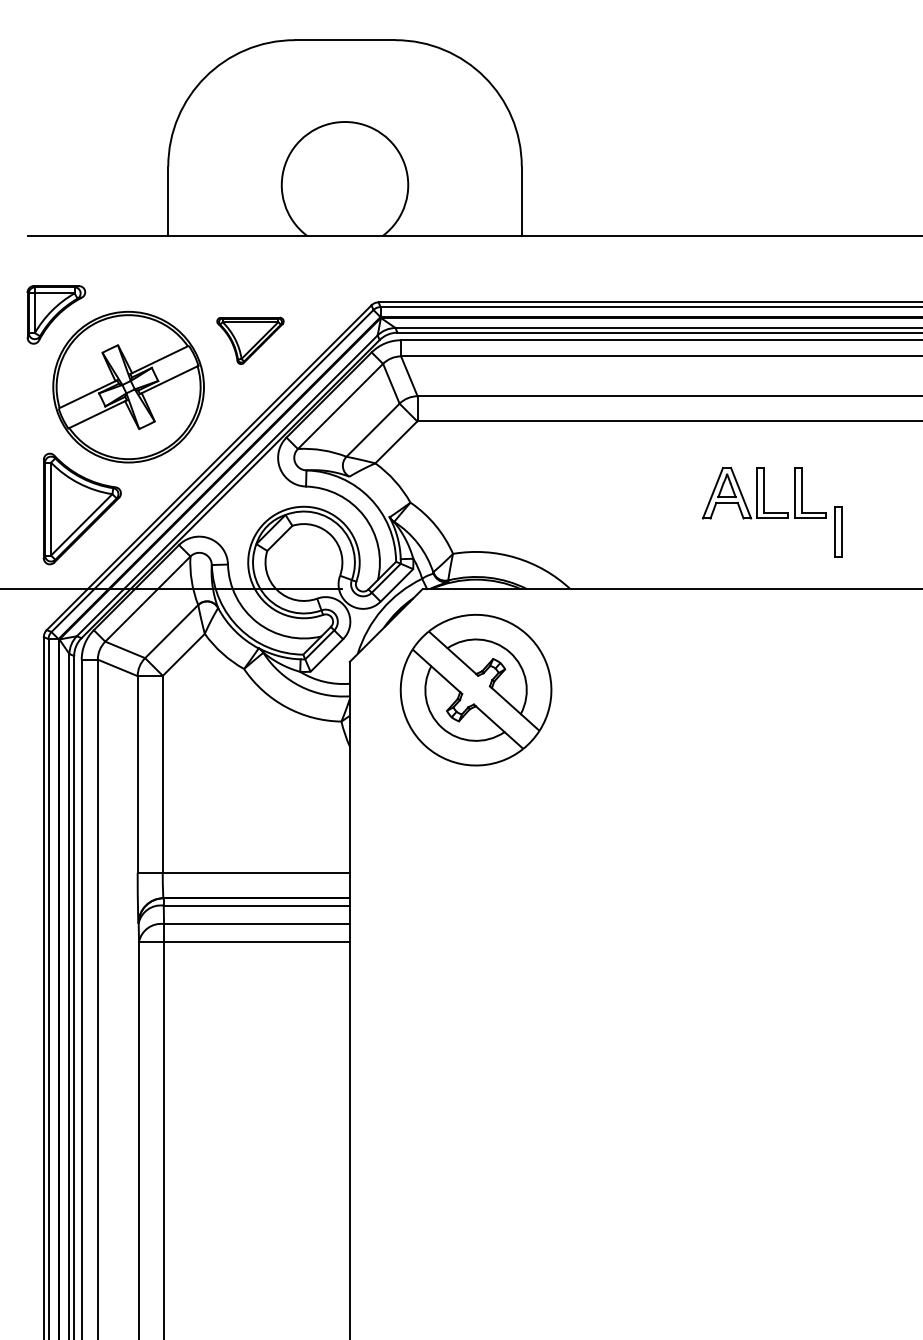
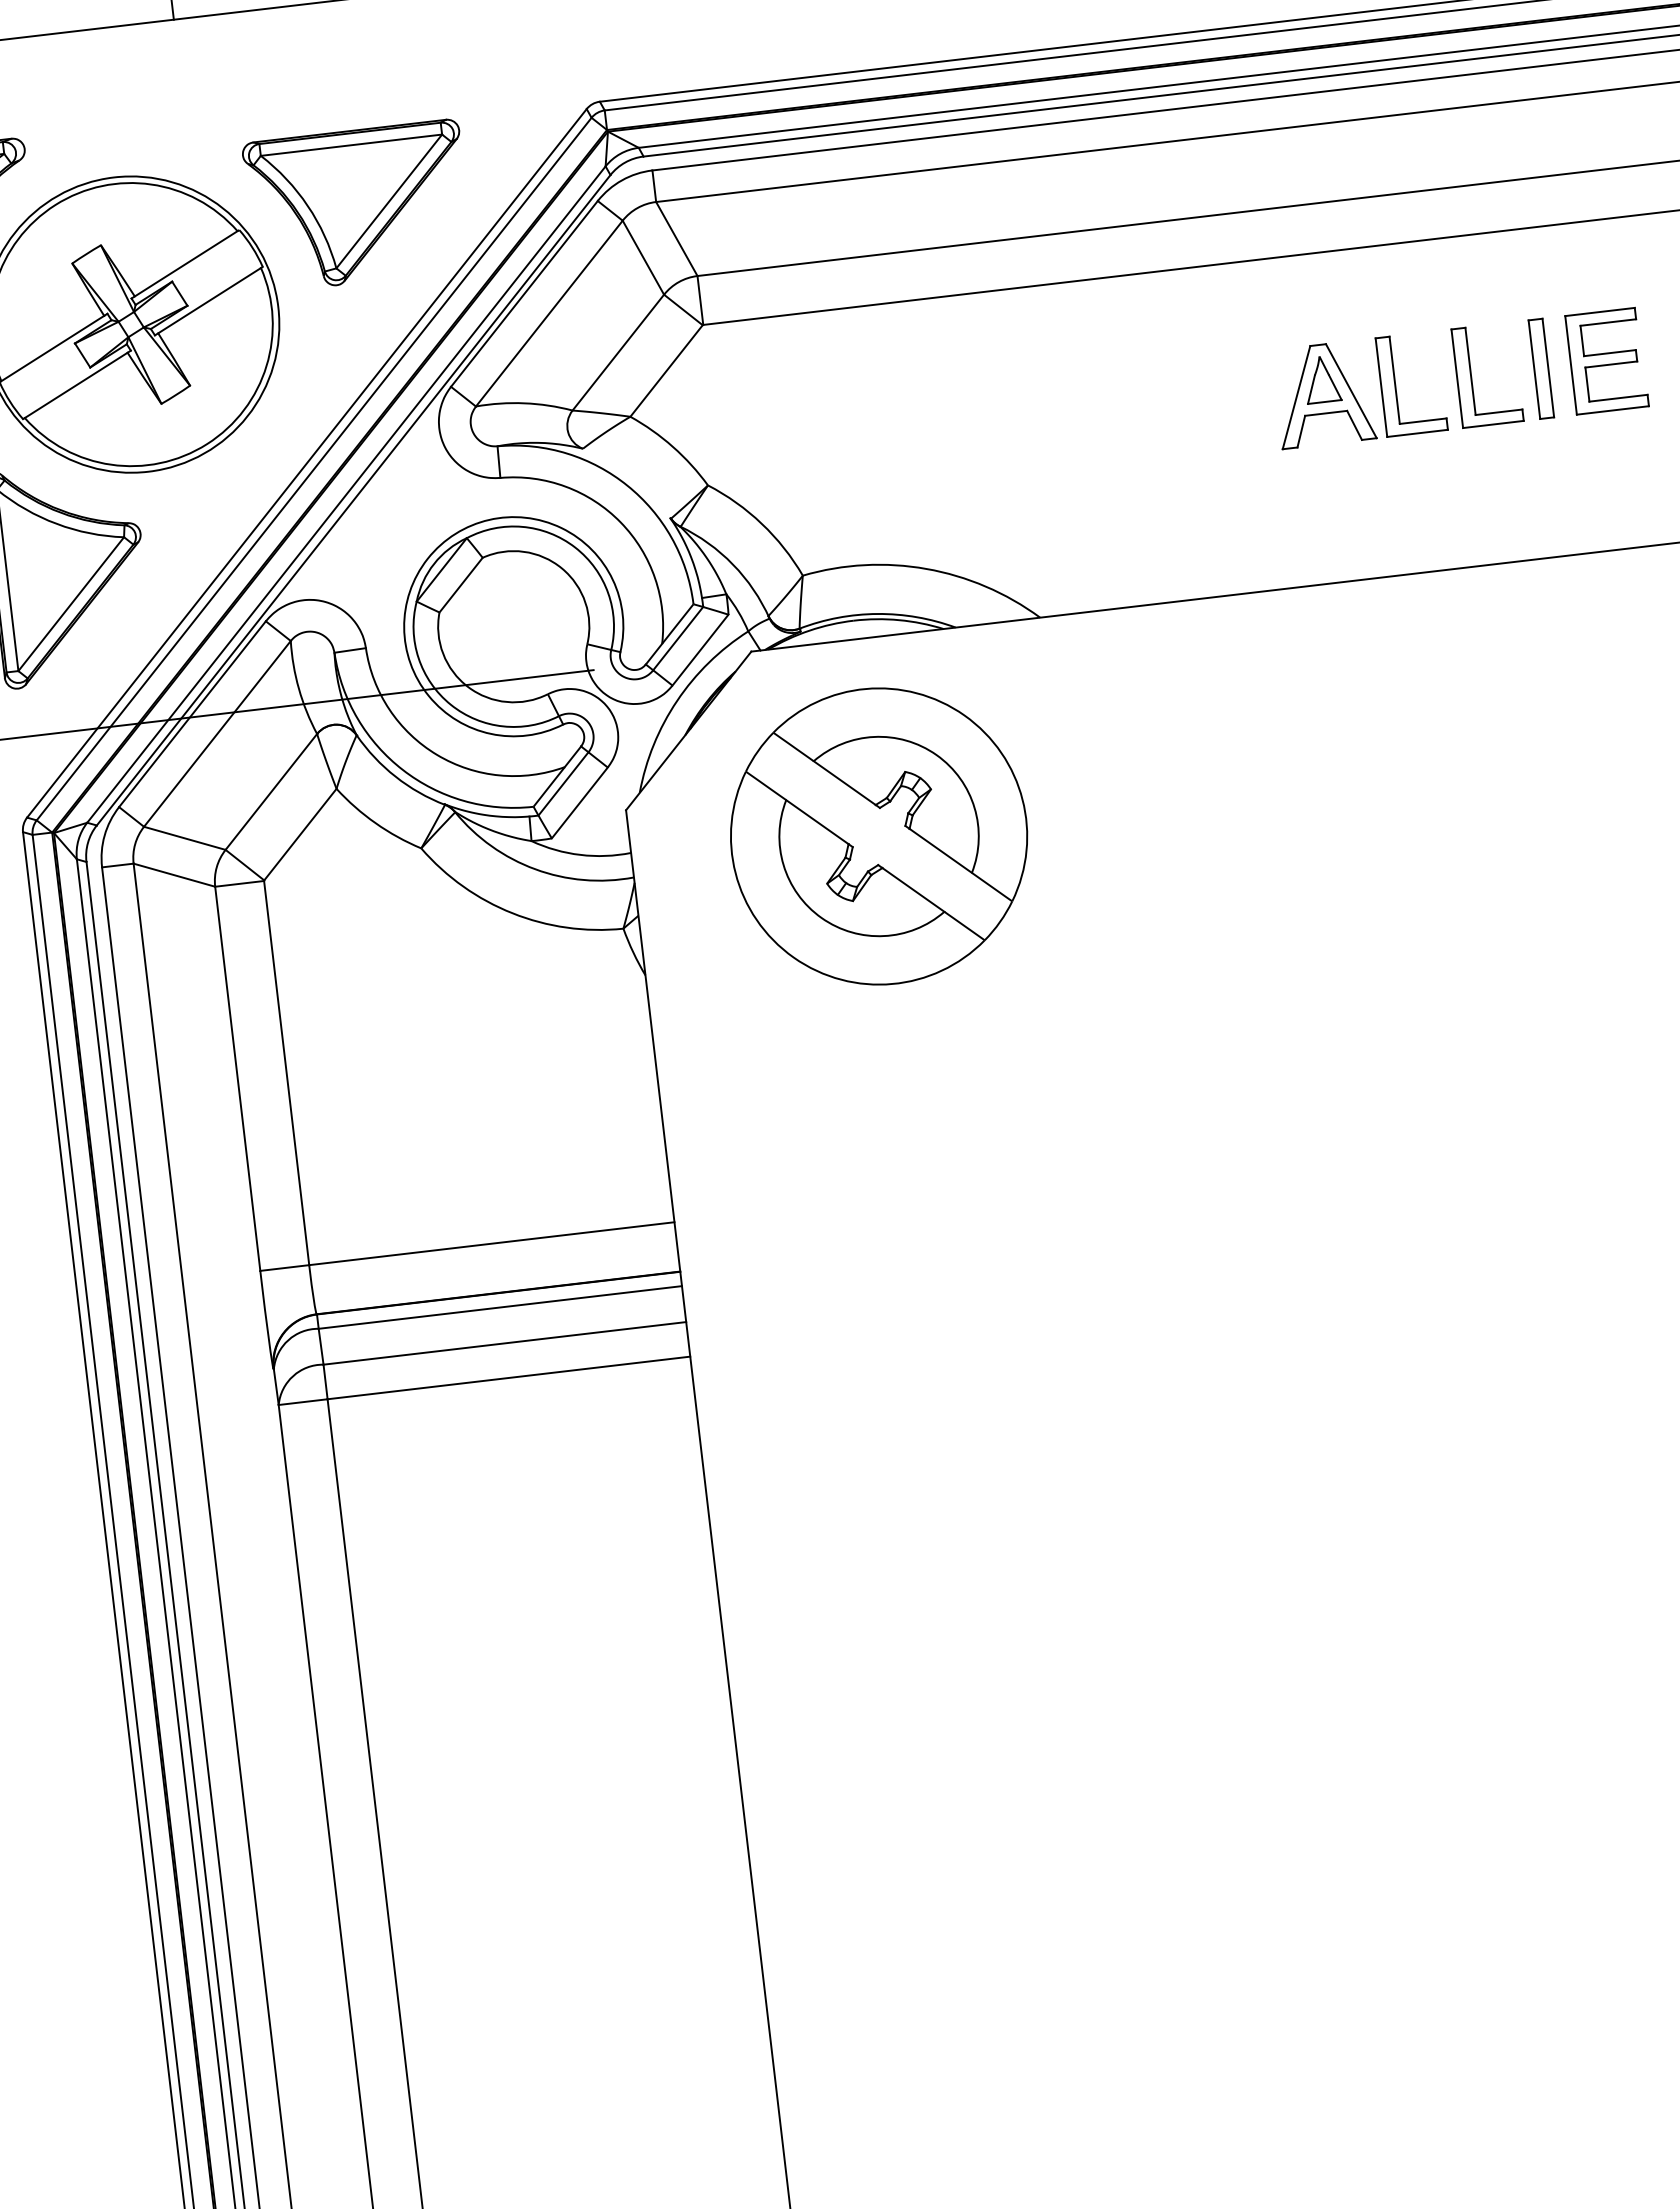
part: (250, 340) -> (358, 205), size x1.67
part: (872, 492) -> (1607, 359), added
part: (838, 531) -> (1541, 367), moved

